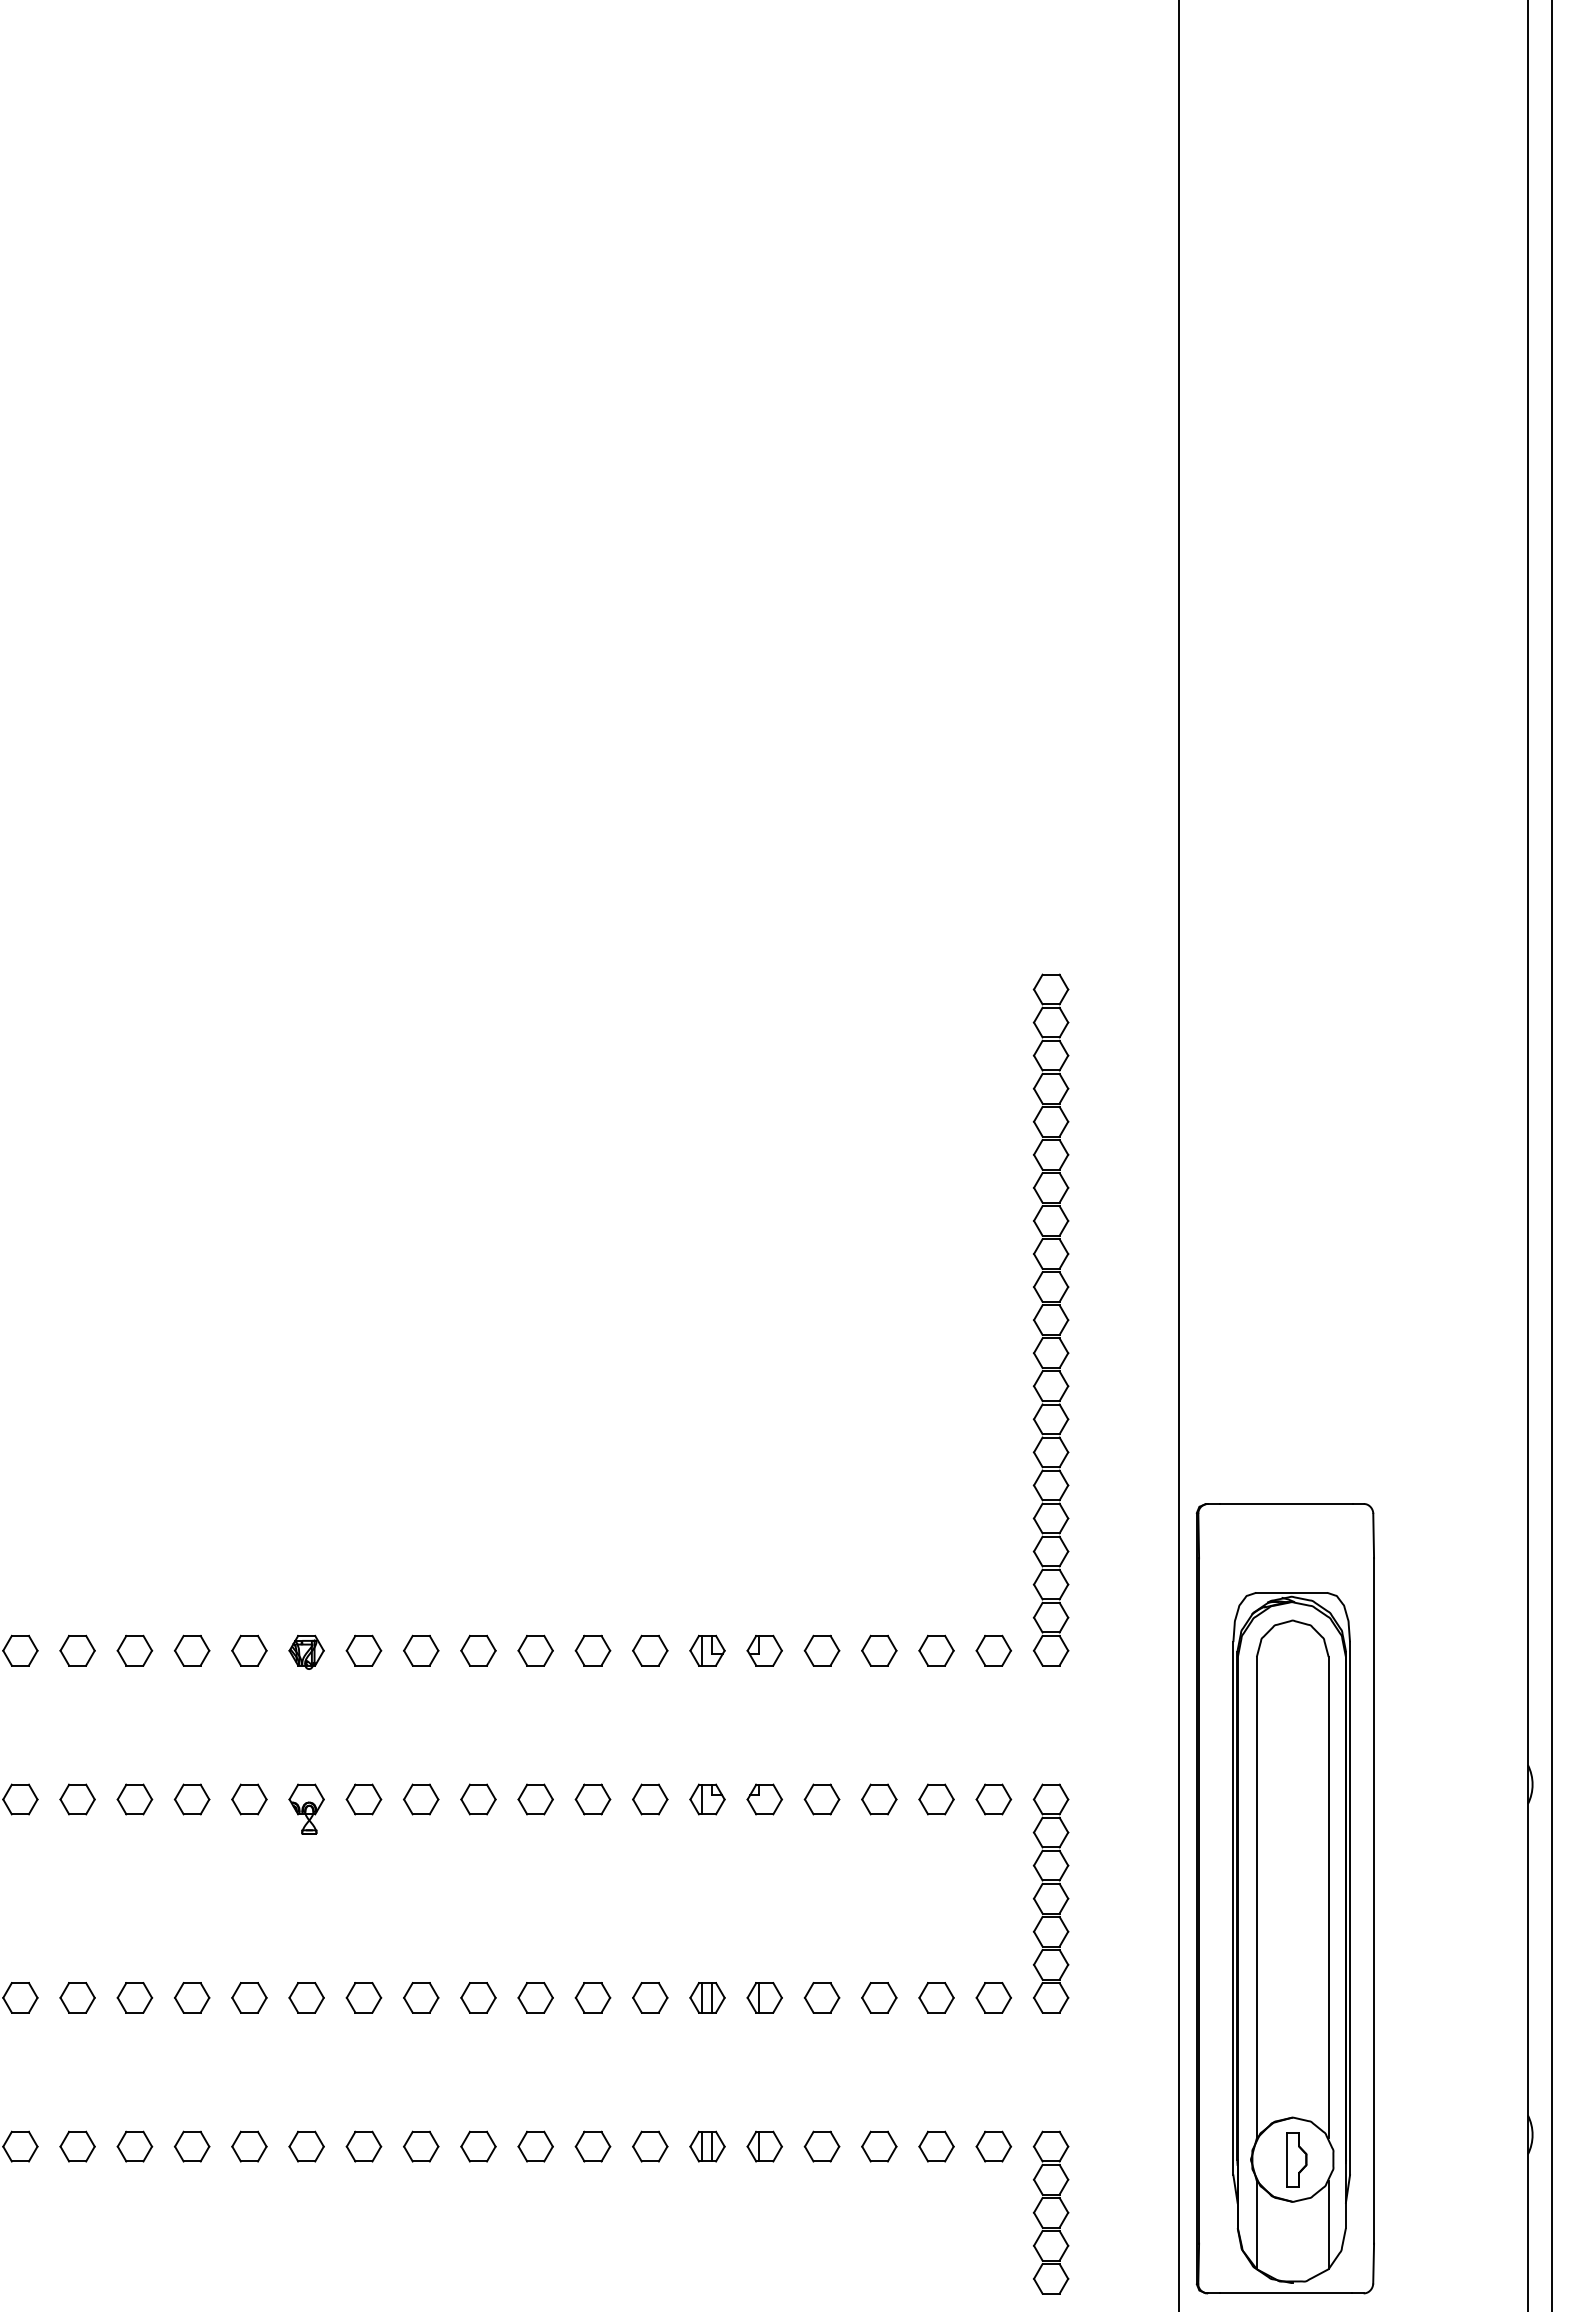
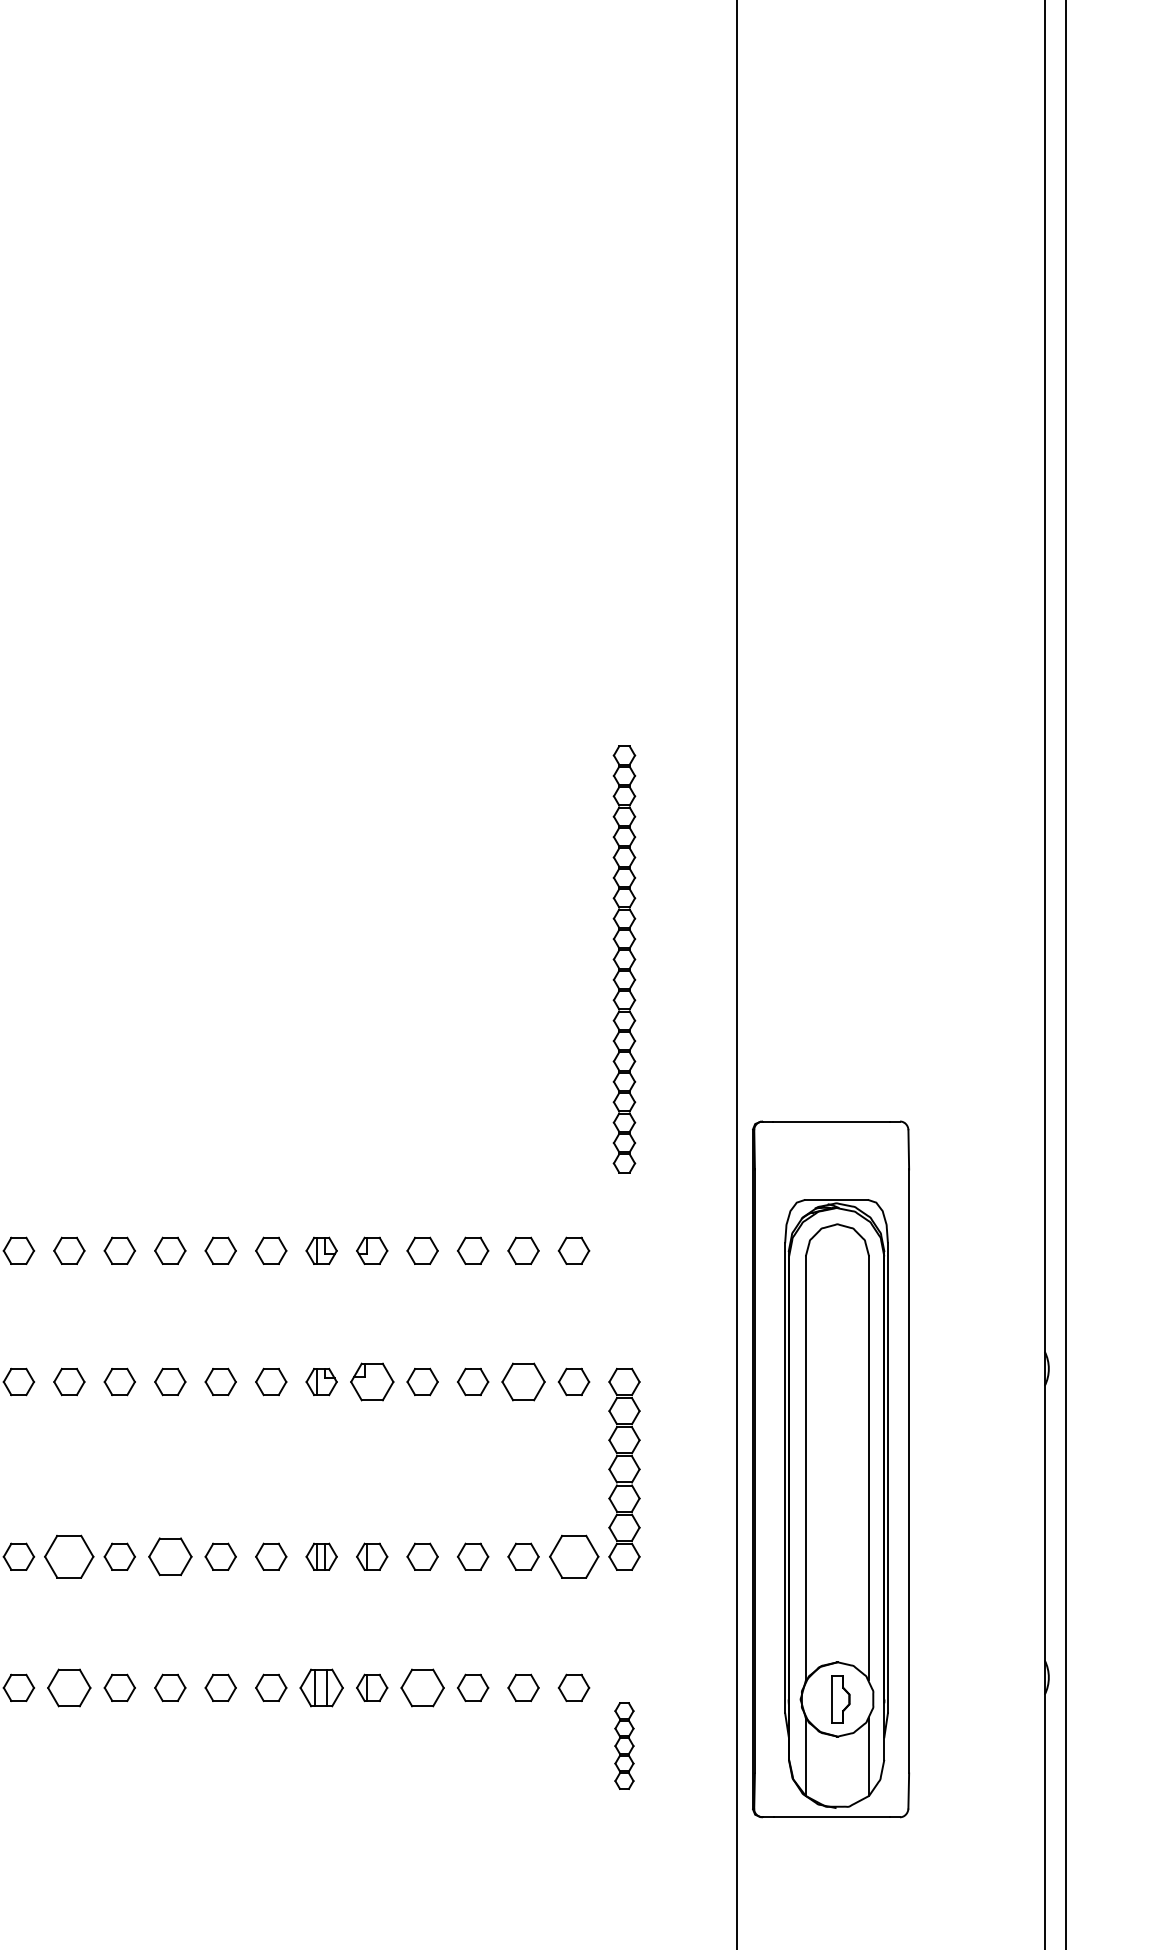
part: (1050, 1319) -> (623, 958), size x0.7
part: (764, 1799) -> (371, 1381), size x1.4
part: (936, 1799) -> (523, 1381), size x1.4
part: (421, 1997) -> (69, 1556), size x1.6
part: (535, 1997) -> (170, 1556), size x1.4
part: (993, 1997) -> (573, 1556), size x1.6
part: (421, 2146) -> (69, 1687), size x1.4
part: (707, 2146) -> (321, 1687), size x1.4
part: (821, 2146) -> (422, 1687), size x1.4
part: (1050, 2212) -> (623, 1745), size x0.6

